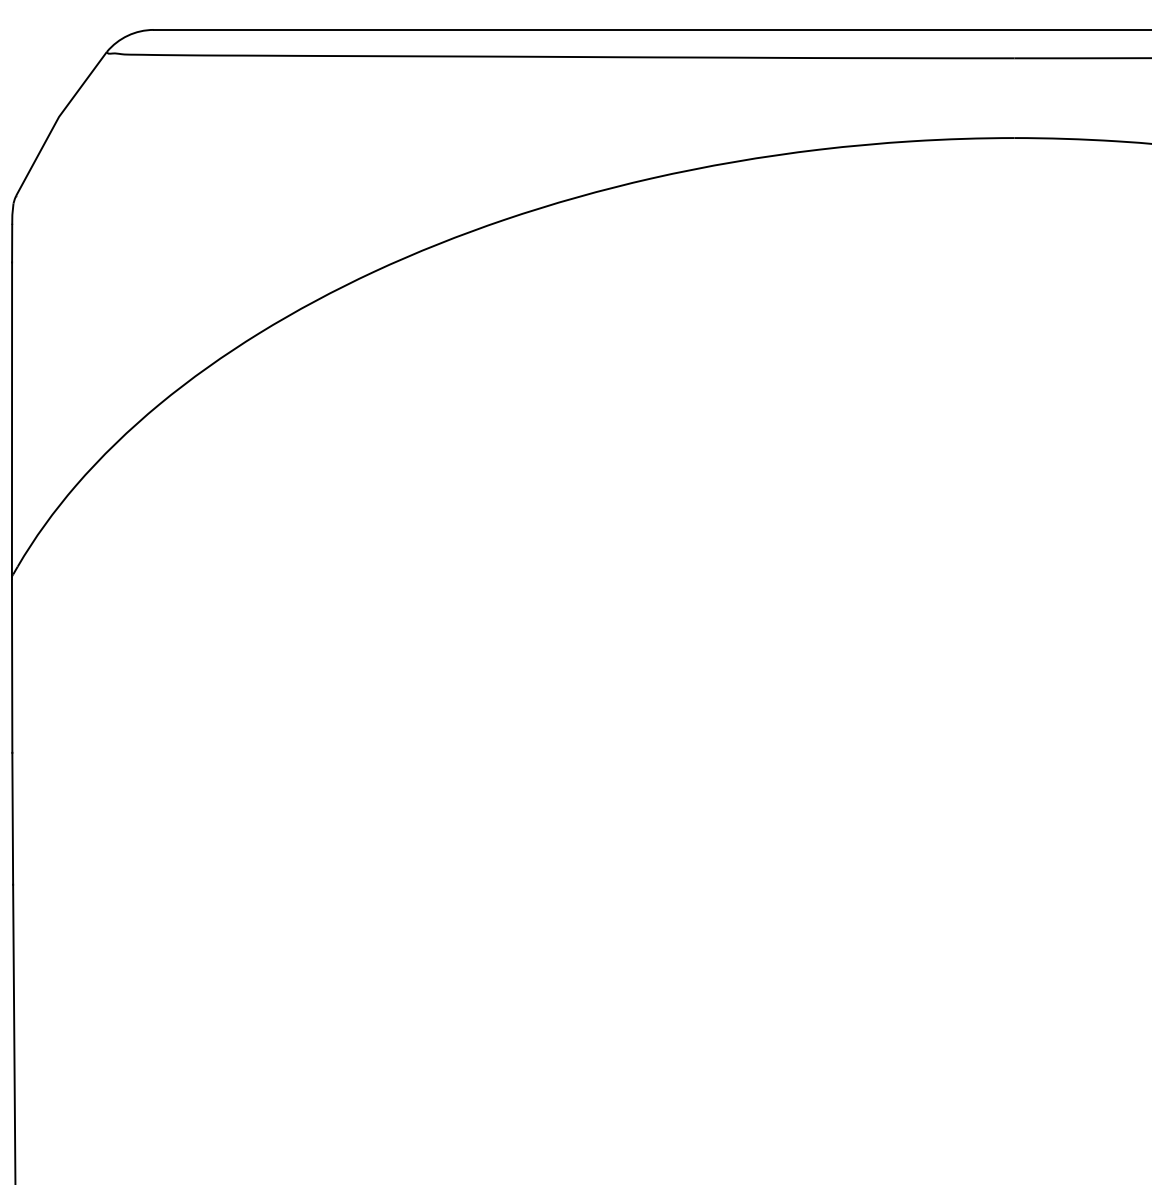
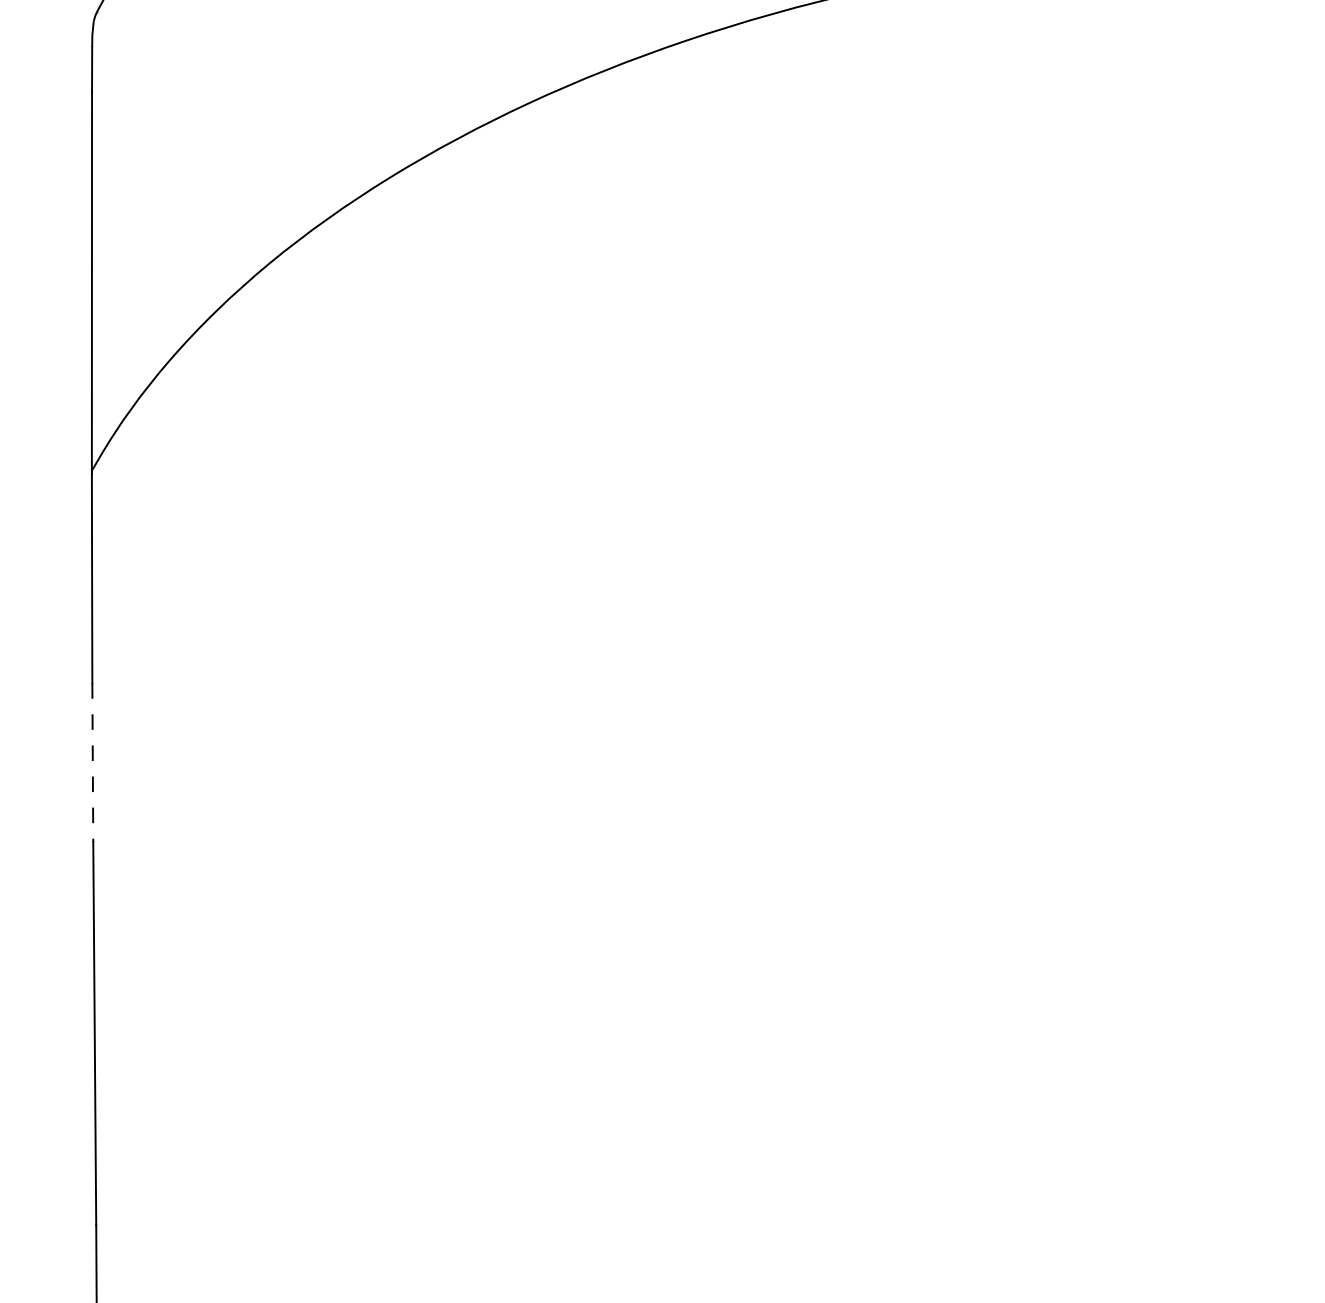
line: (12, 818) -> (92, 762), solid -> dashed

